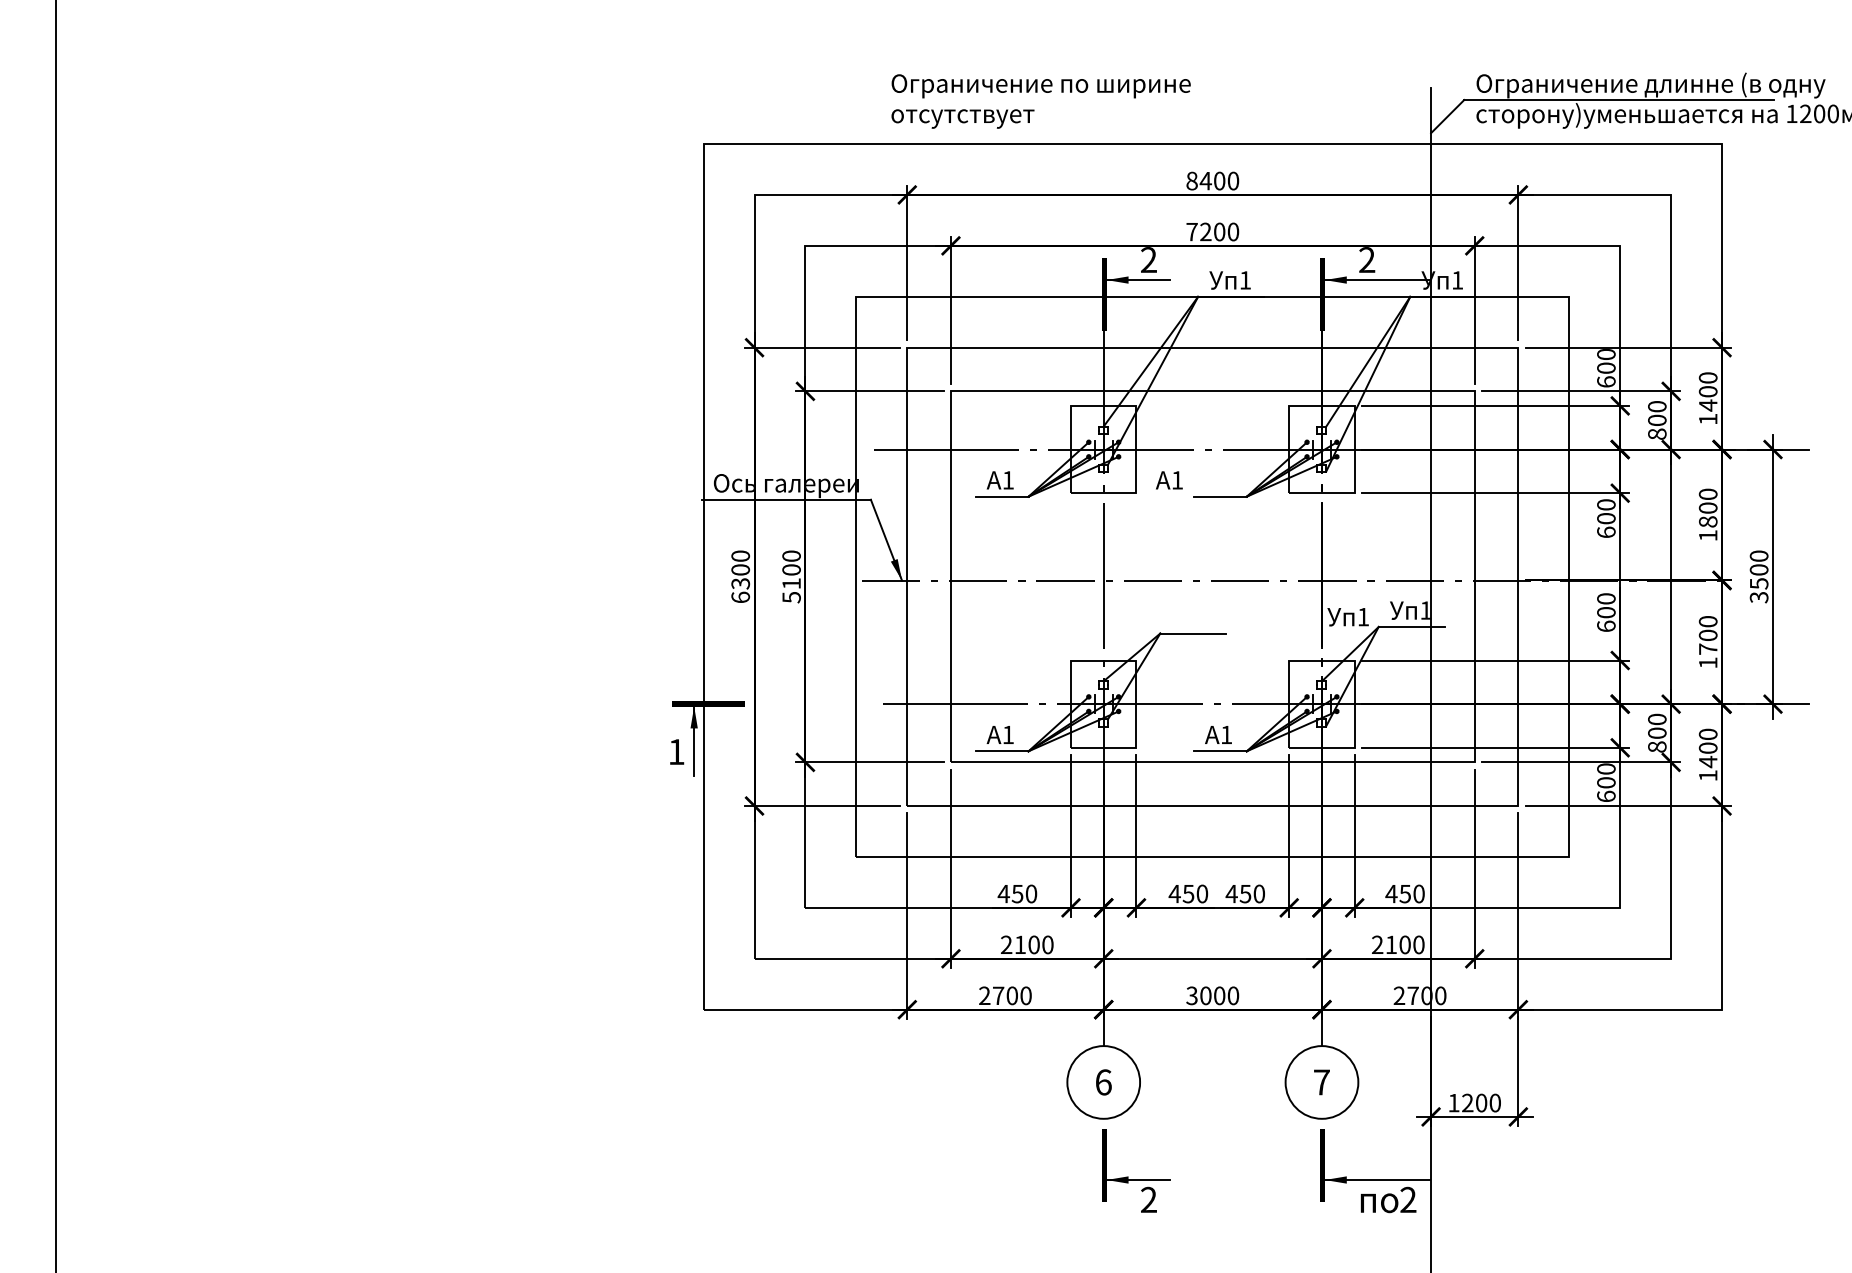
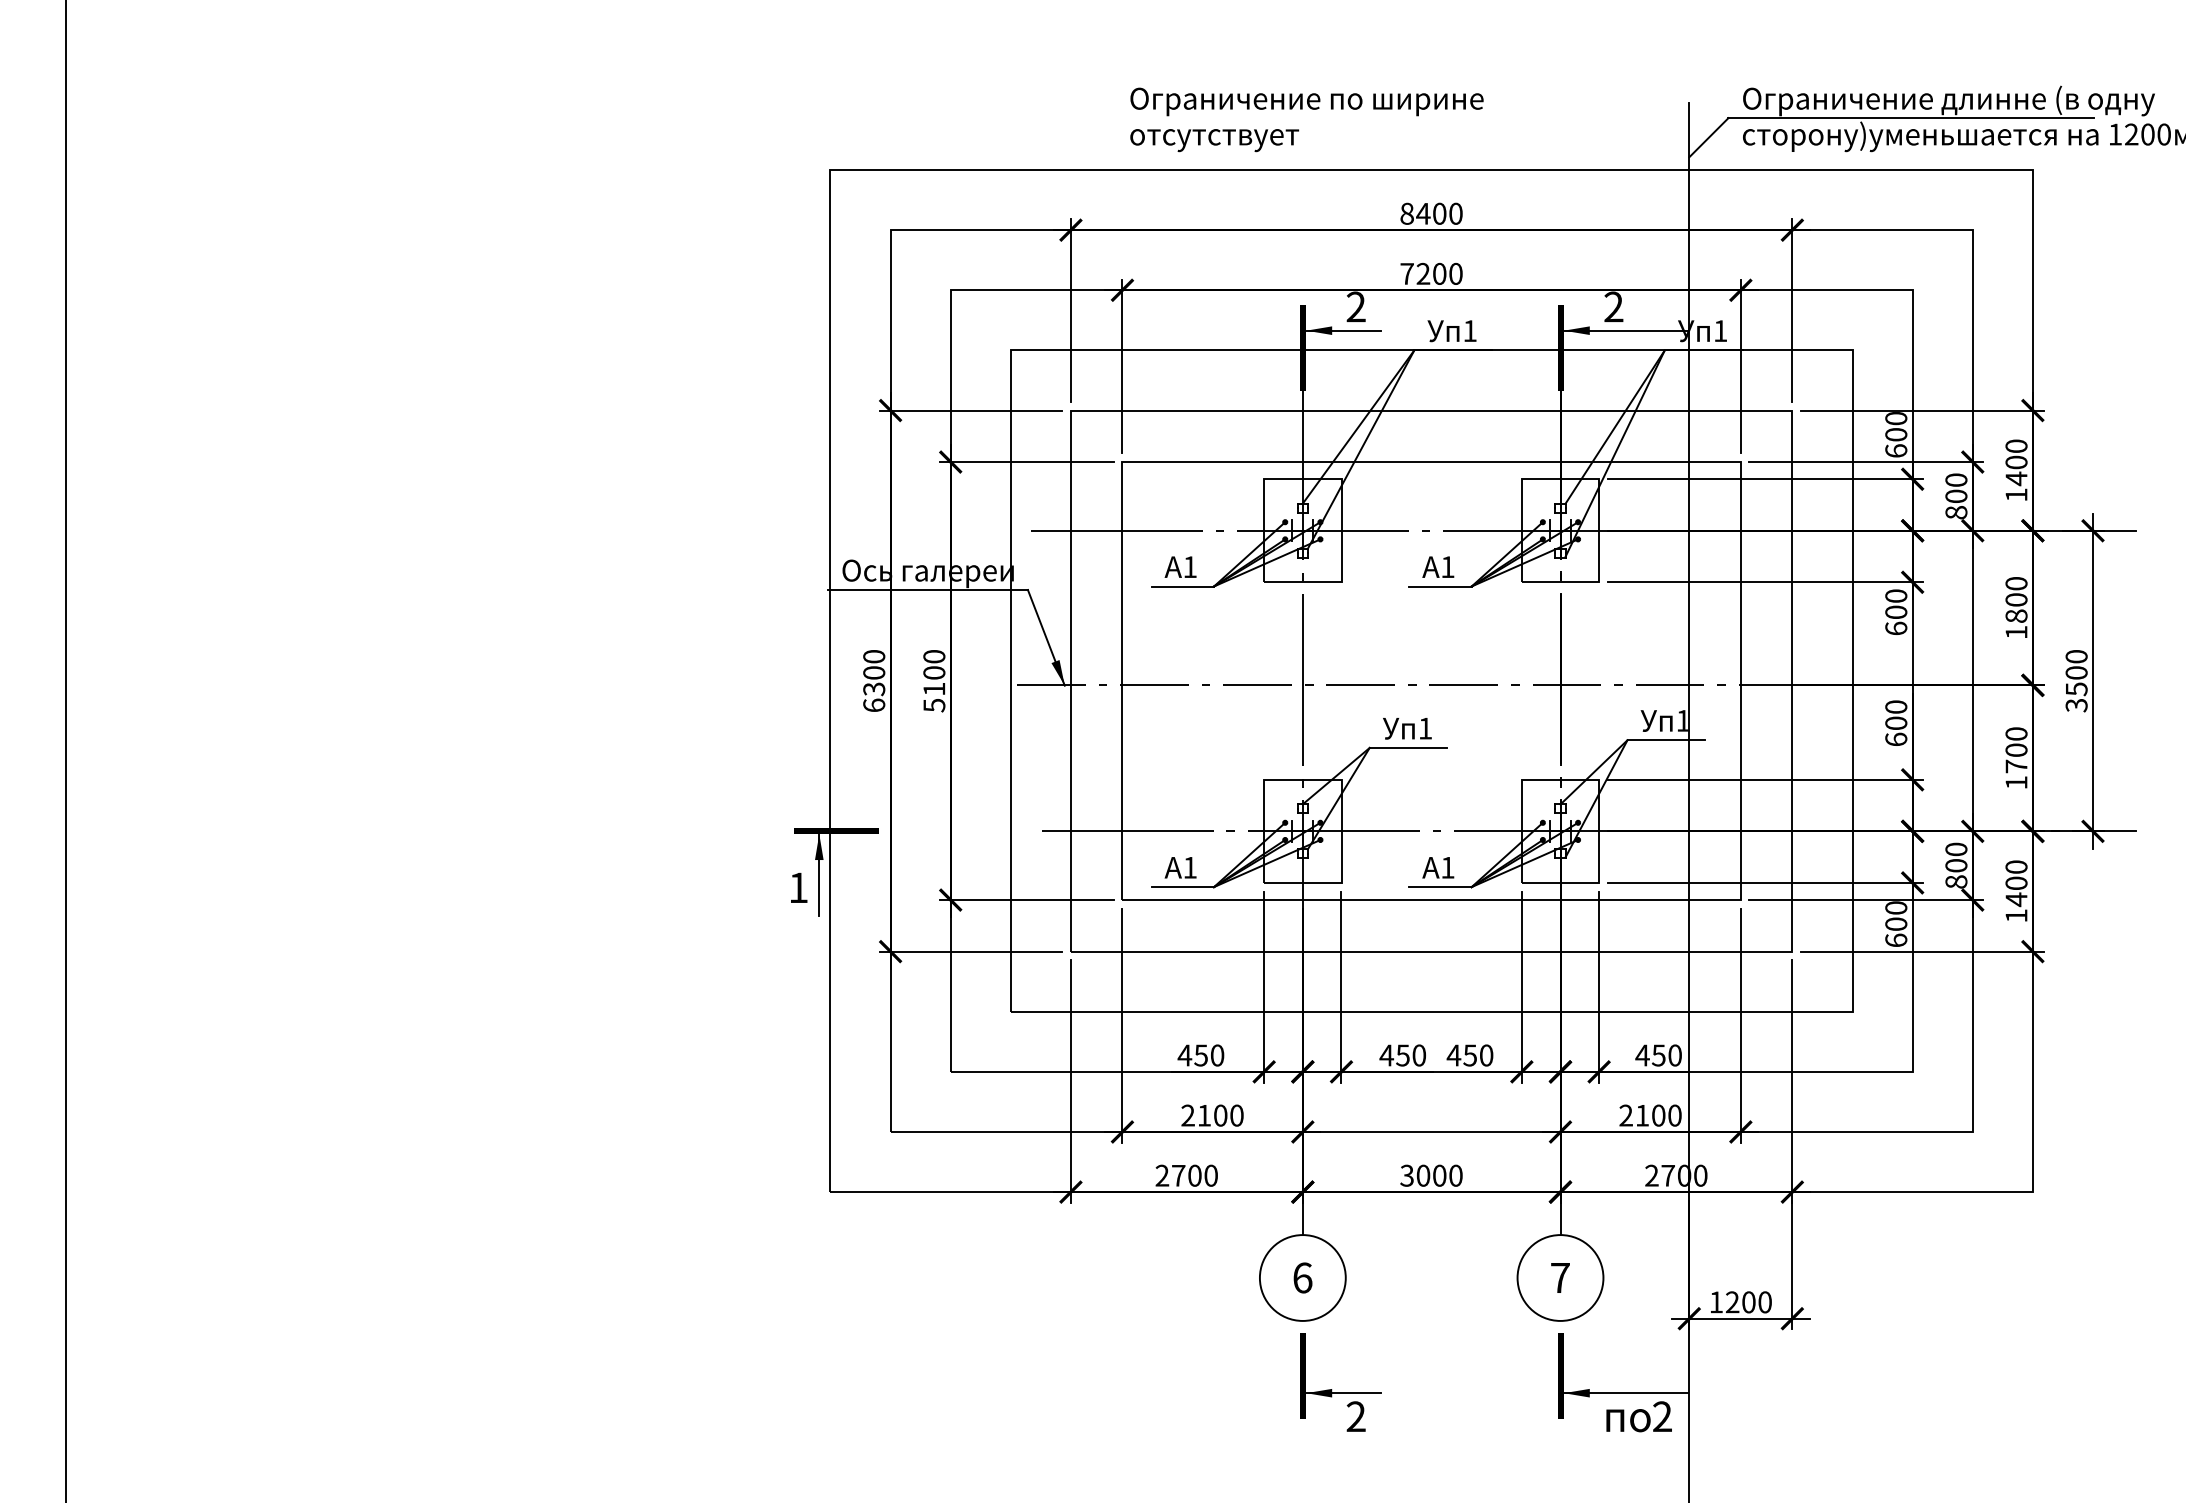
text: (1040, 101) -> (1306, 119), moved
text: (1169, 479) -> (1438, 566), moved
text: (1348, 617) -> (1407, 728), moved

